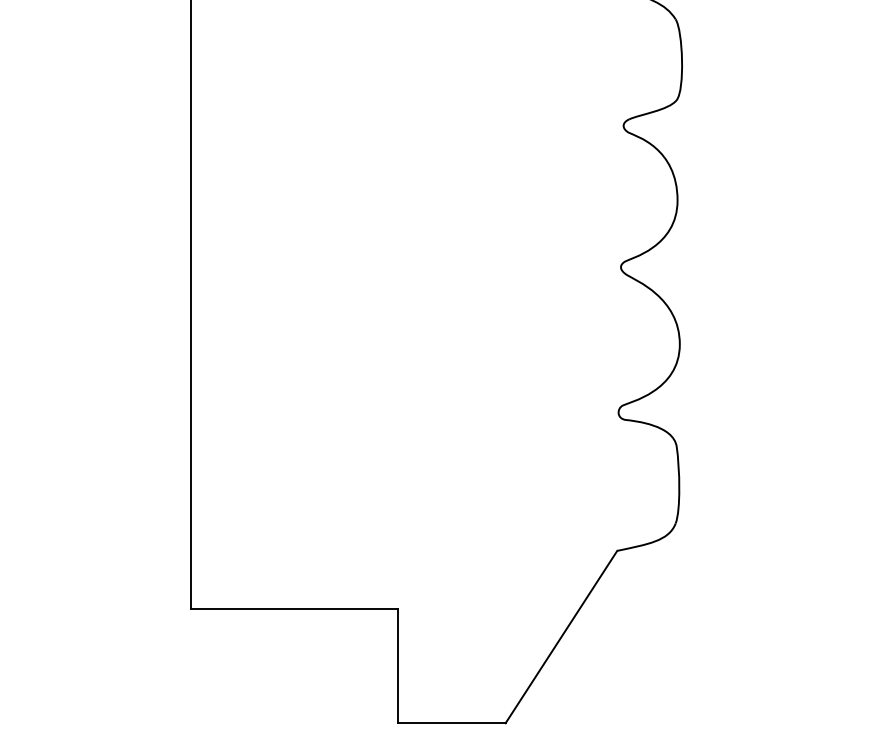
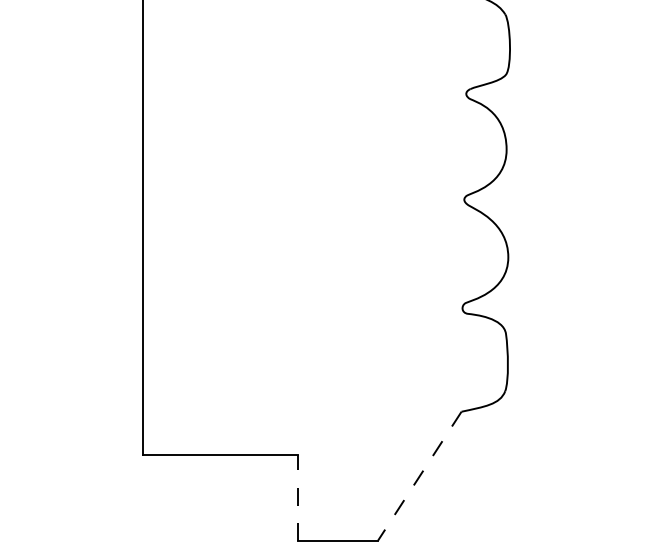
line: (561, 637) -> (419, 476), solid -> dashed
line: (397, 665) -> (297, 497), solid -> dashed

